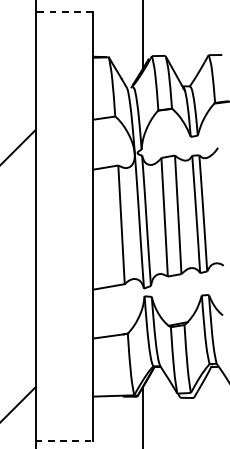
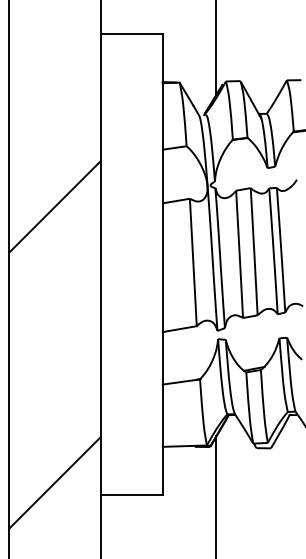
line: (63, 11) -> (131, 33), dashed -> solid
line: (63, 441) -> (131, 494), dashed -> solid

